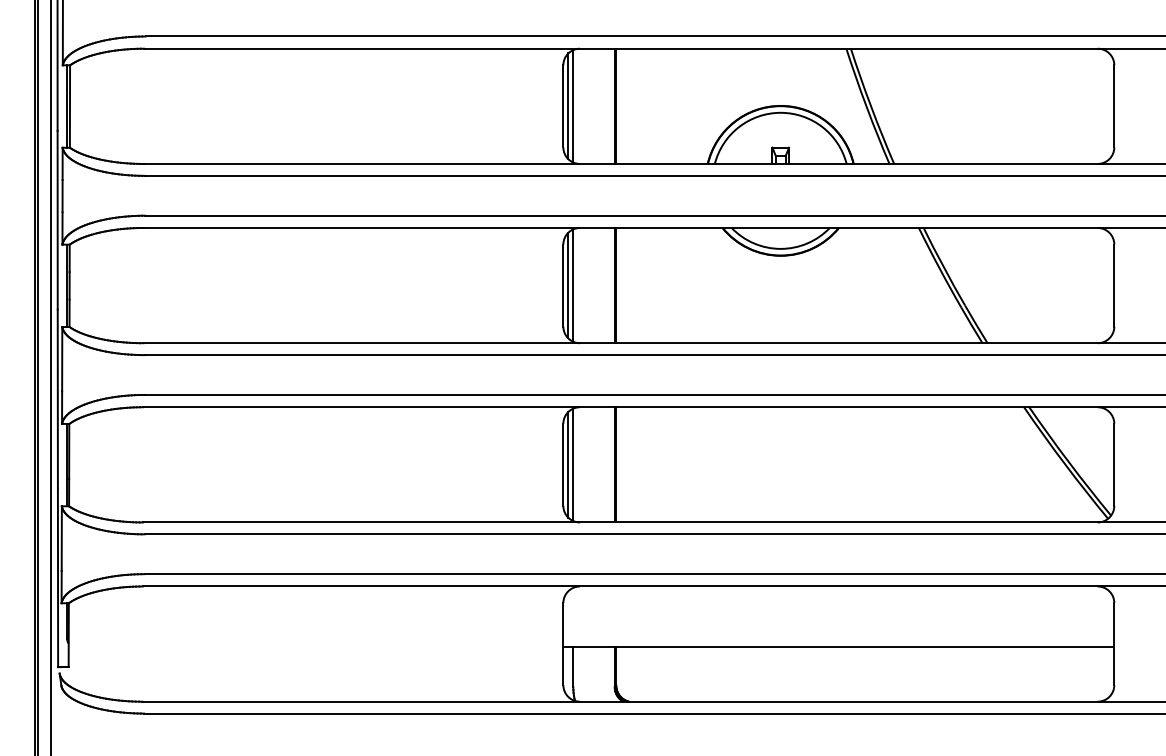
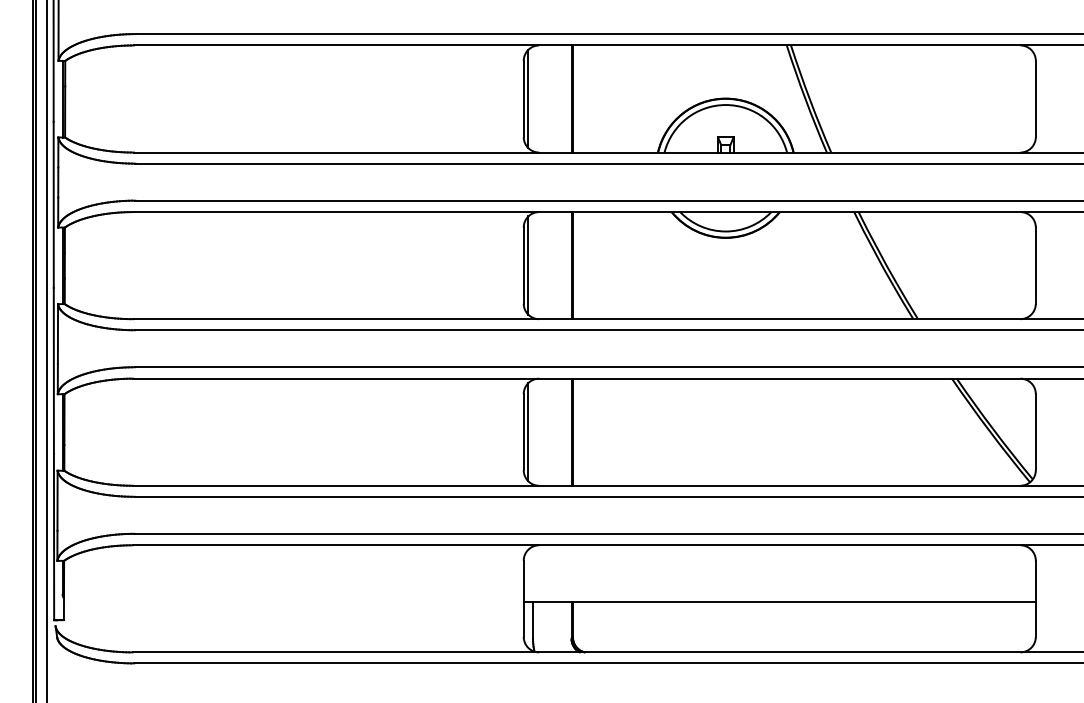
line: (573, 105) -> (533, 98), removed
line: (573, 285) -> (533, 265), removed
line: (573, 464) -> (533, 431), removed

